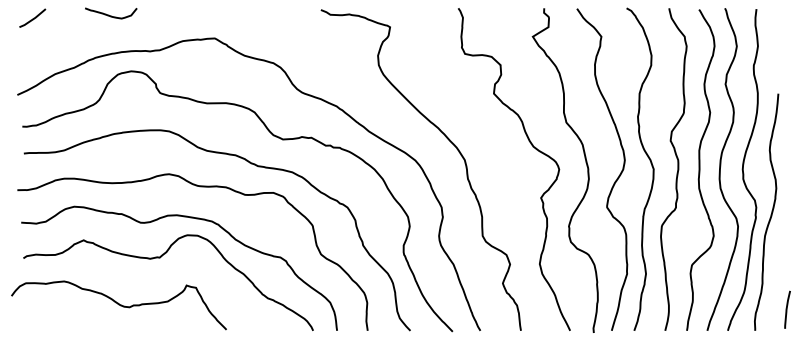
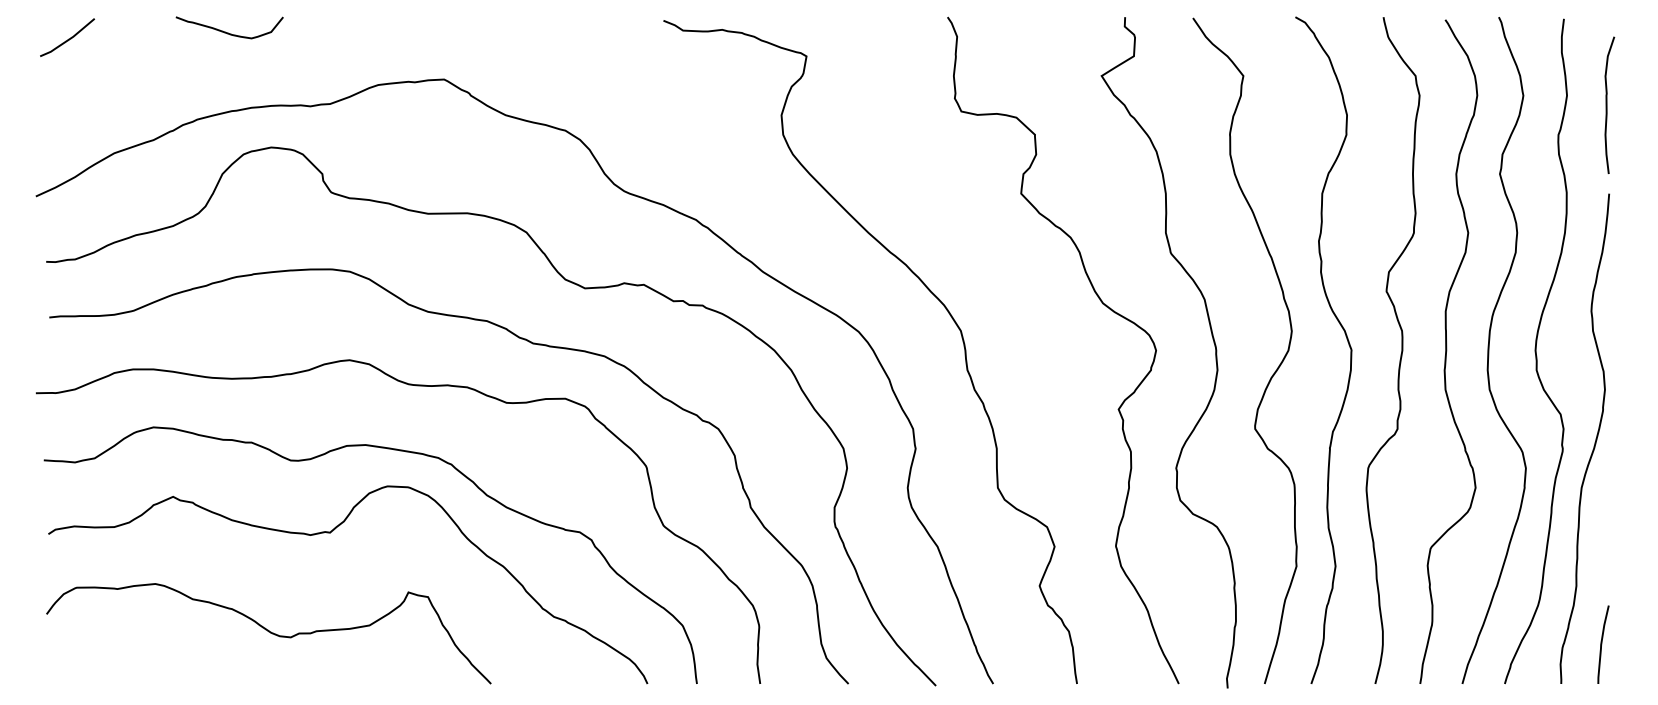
curve: (777, 50) -> (1607, 104), added
curve: (118, 305) -> (267, 633), moved
line: (787, 309) -> (1603, 644), moved

